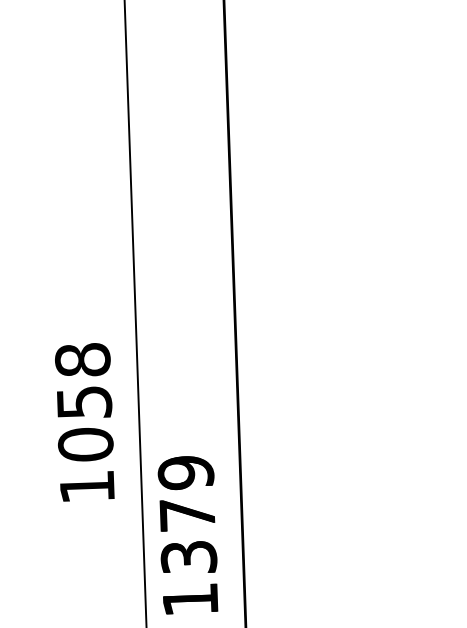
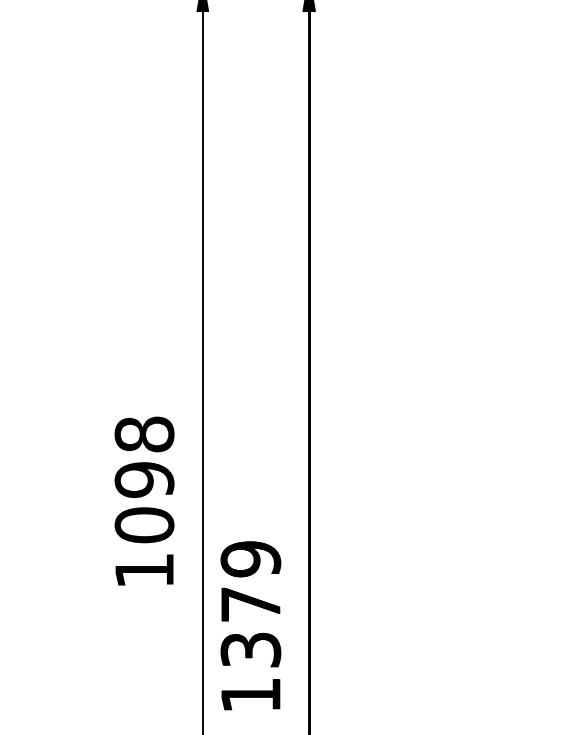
text: (84, 402) -> (144, 479), 1058 -> 1098

